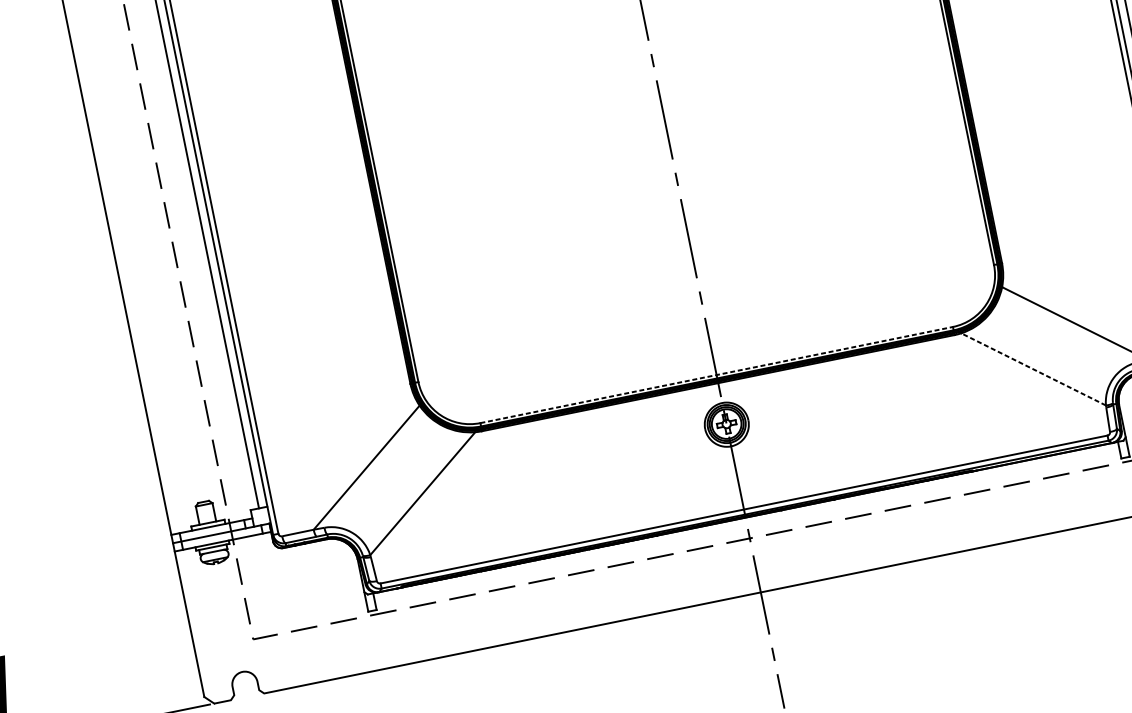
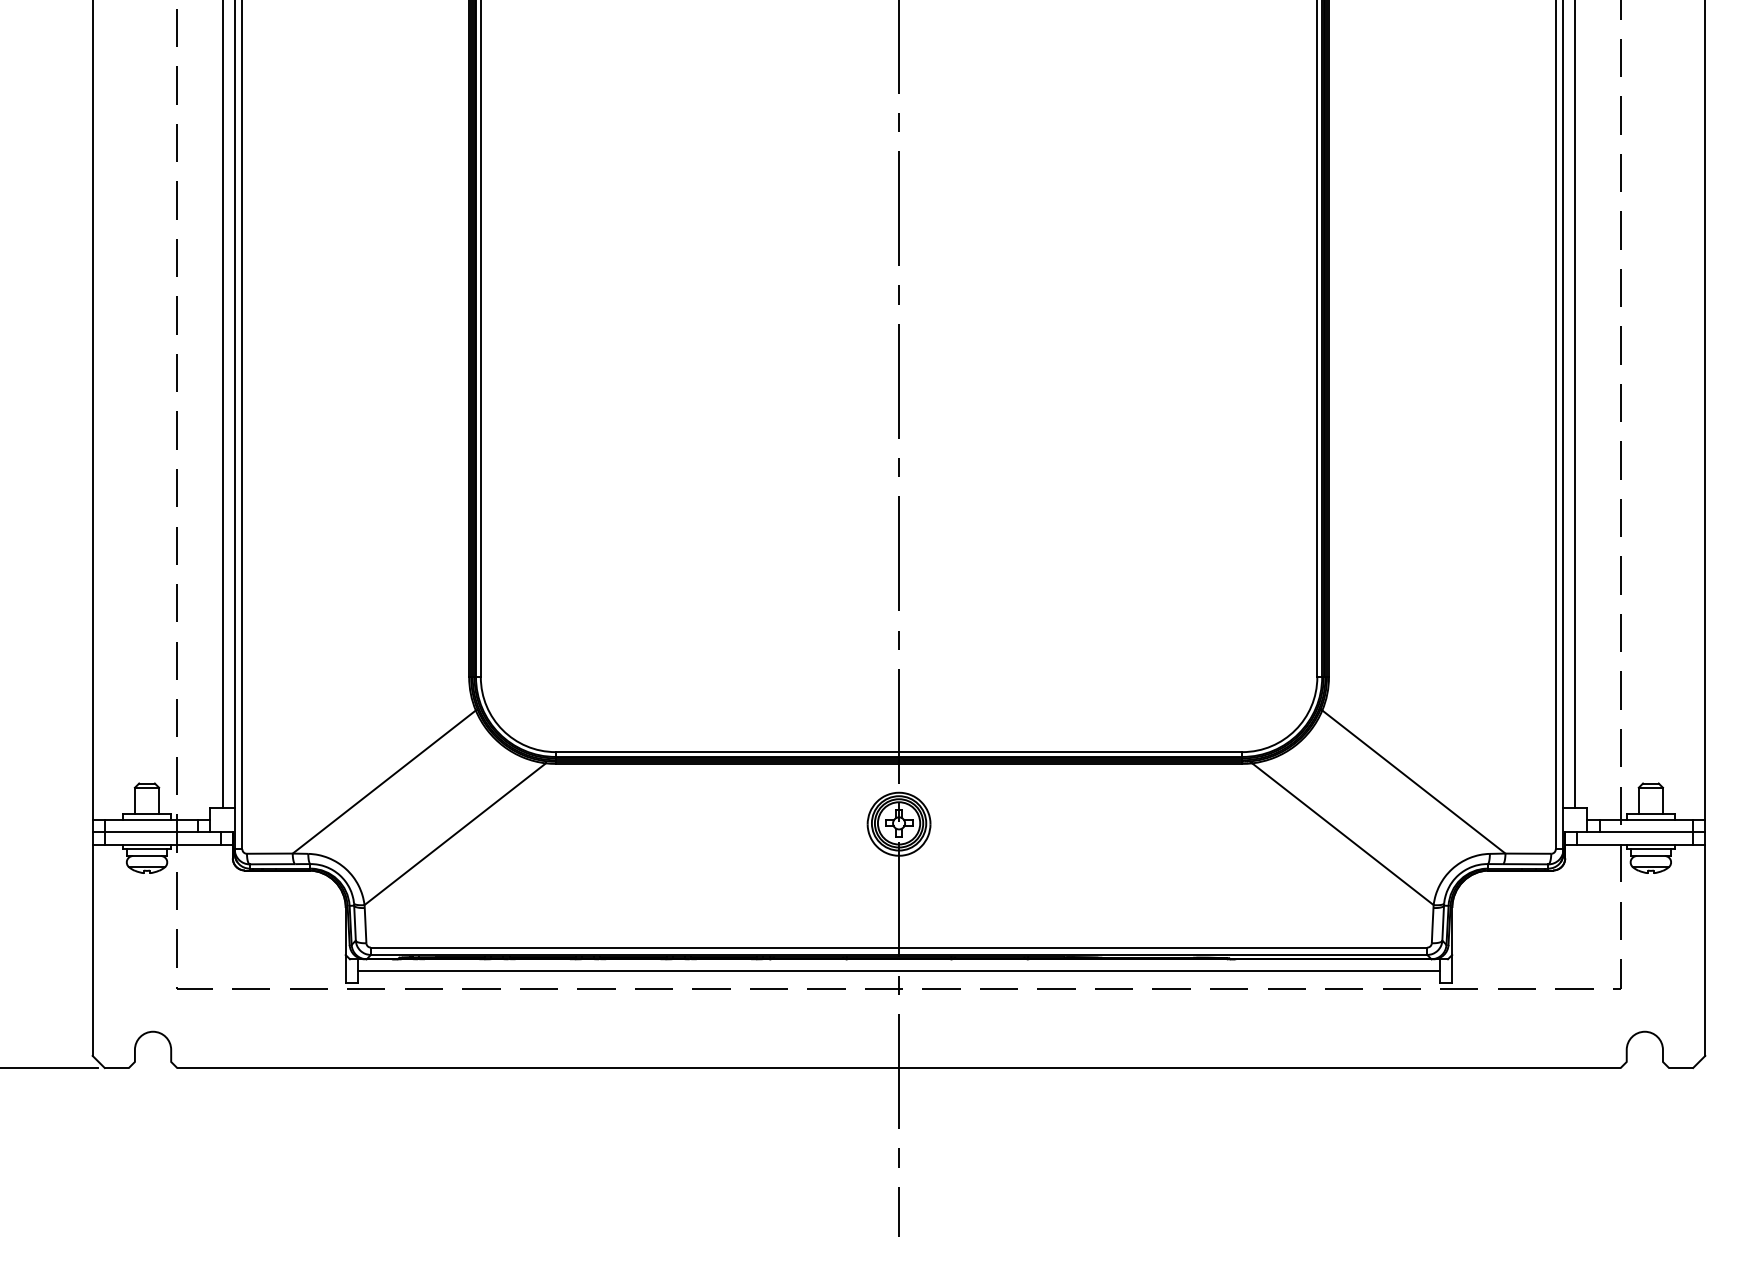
line: (1033, 368) -> (1342, 833), dashed -> solid
line: (717, 375) -> (899, 752), dashed -> solid
line: (747, 526) -> (898, 971), added

